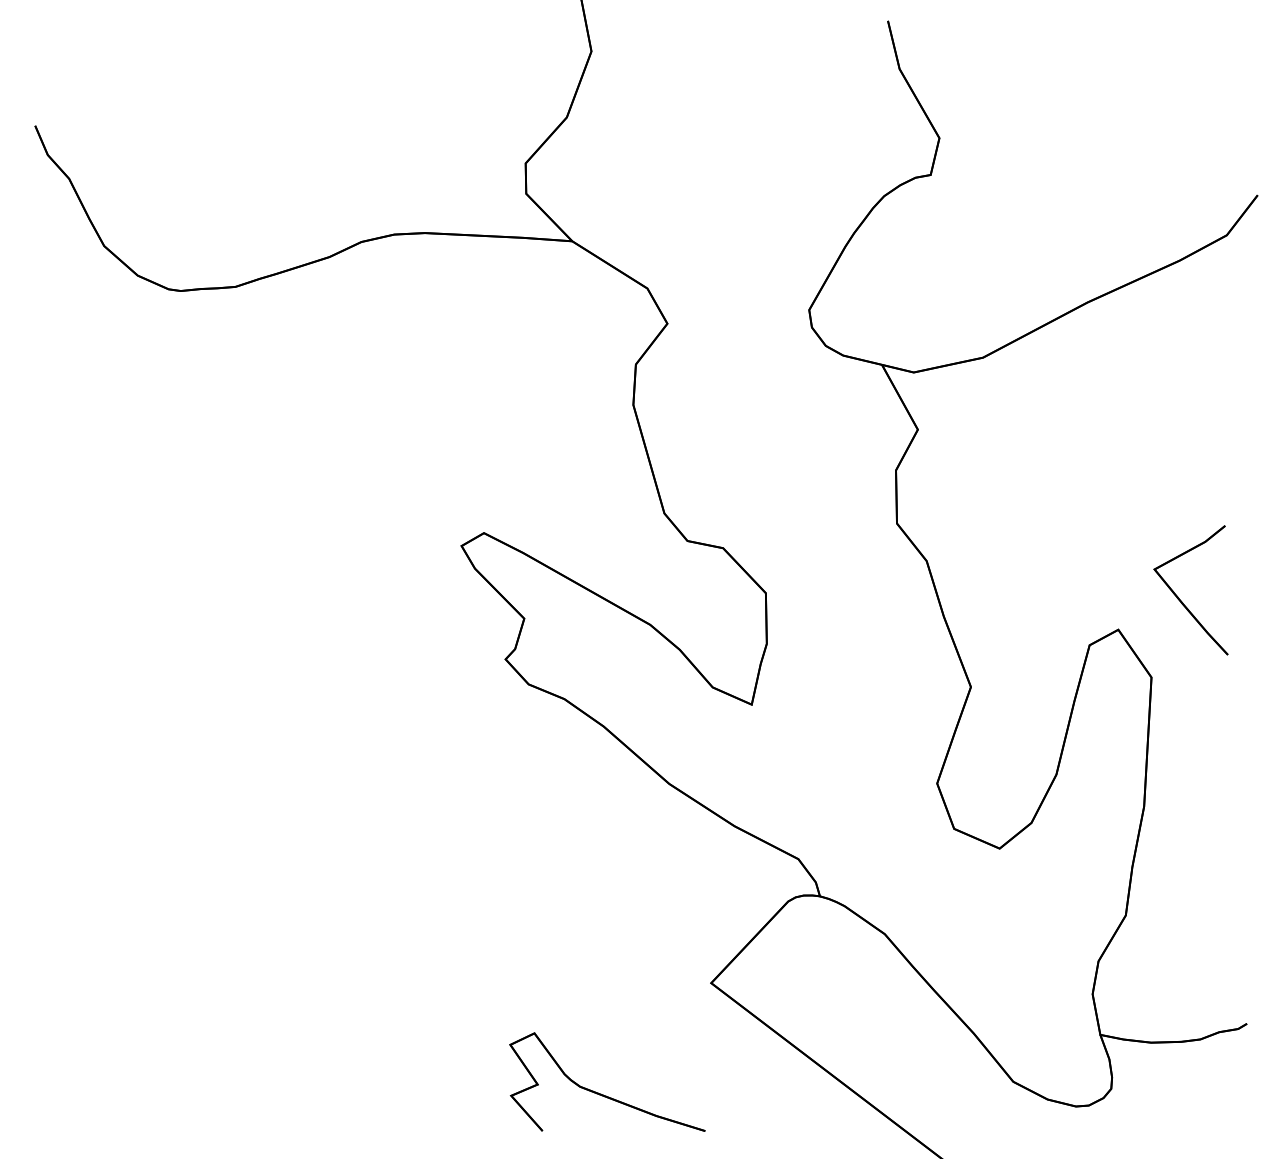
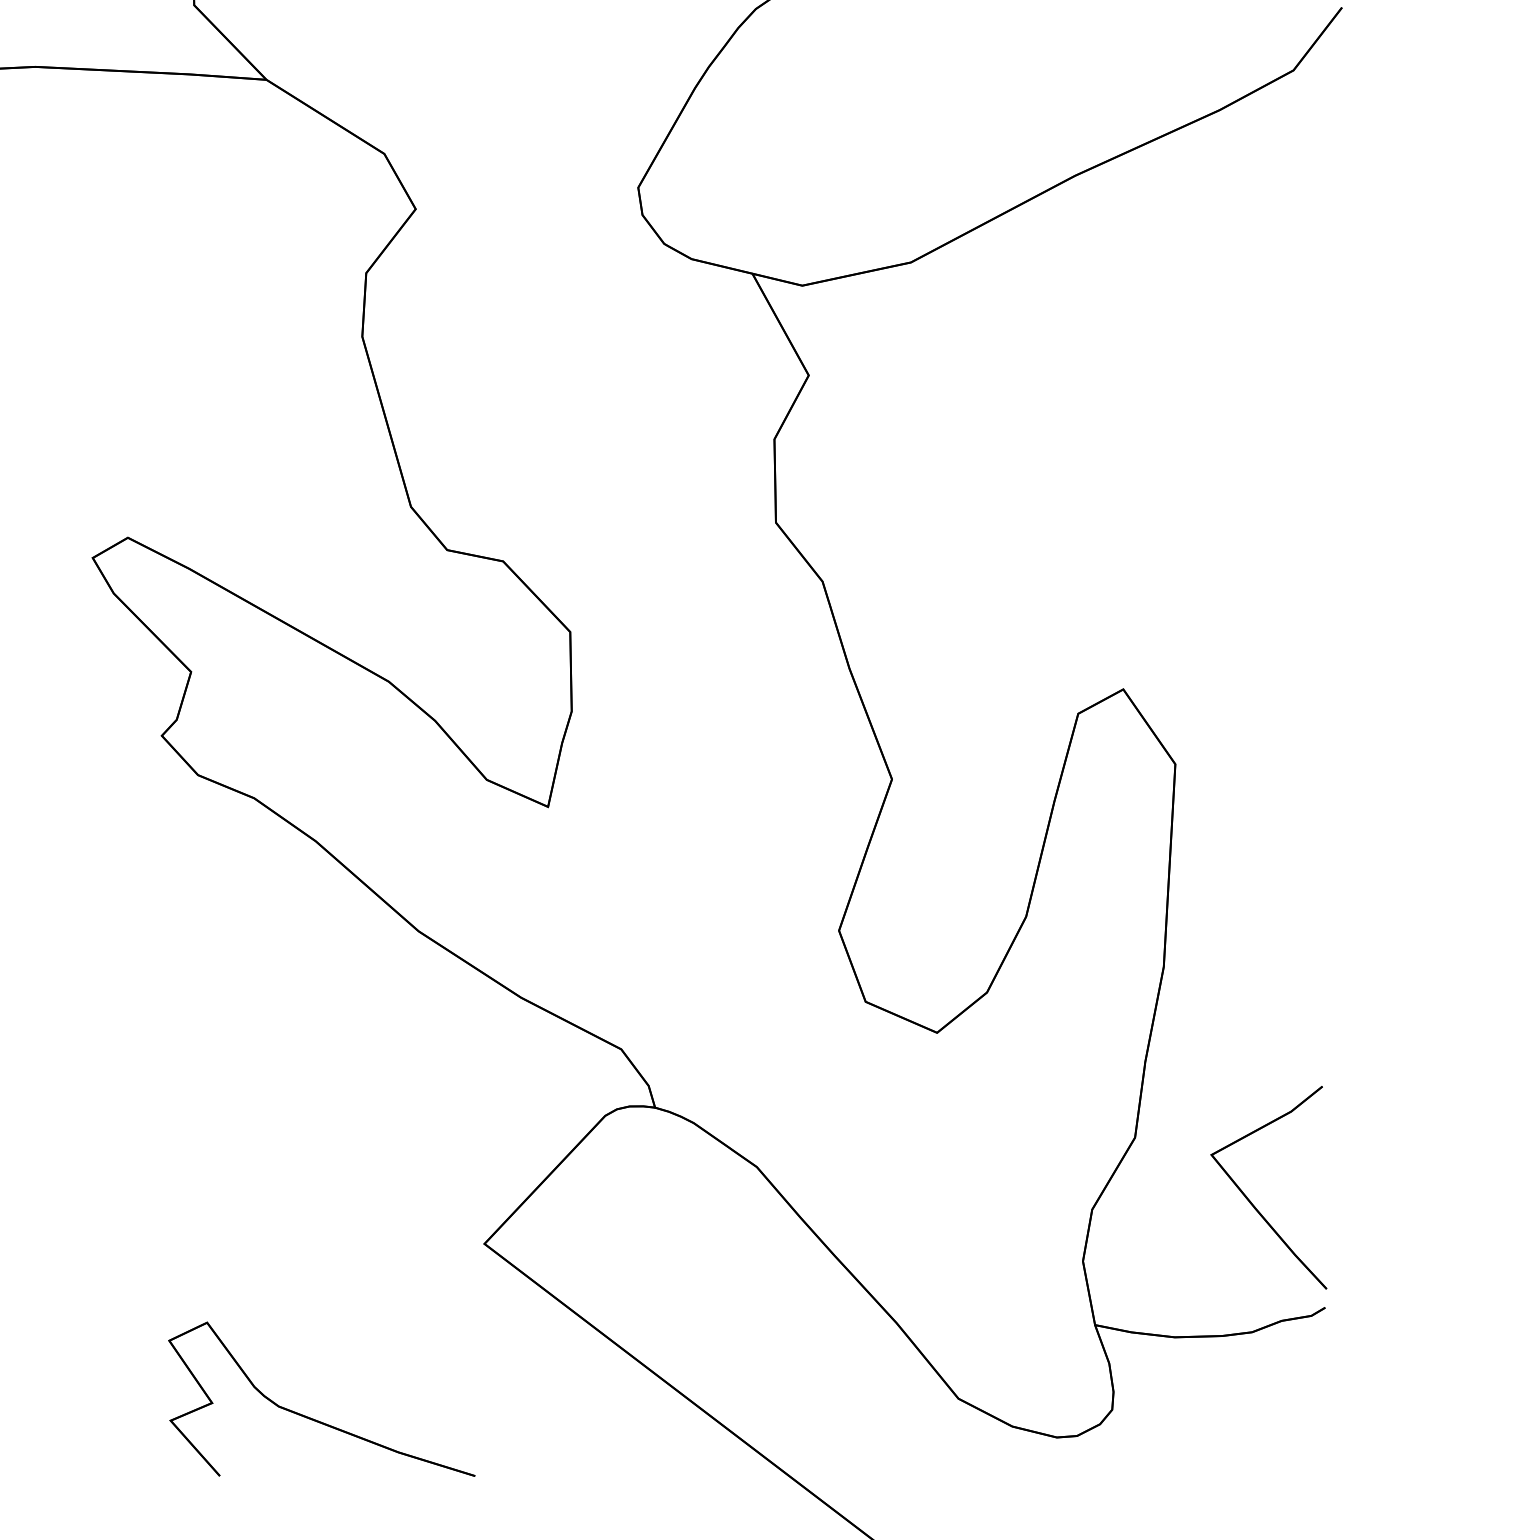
part: (1178, 596) -> (1249, 1197), moved

